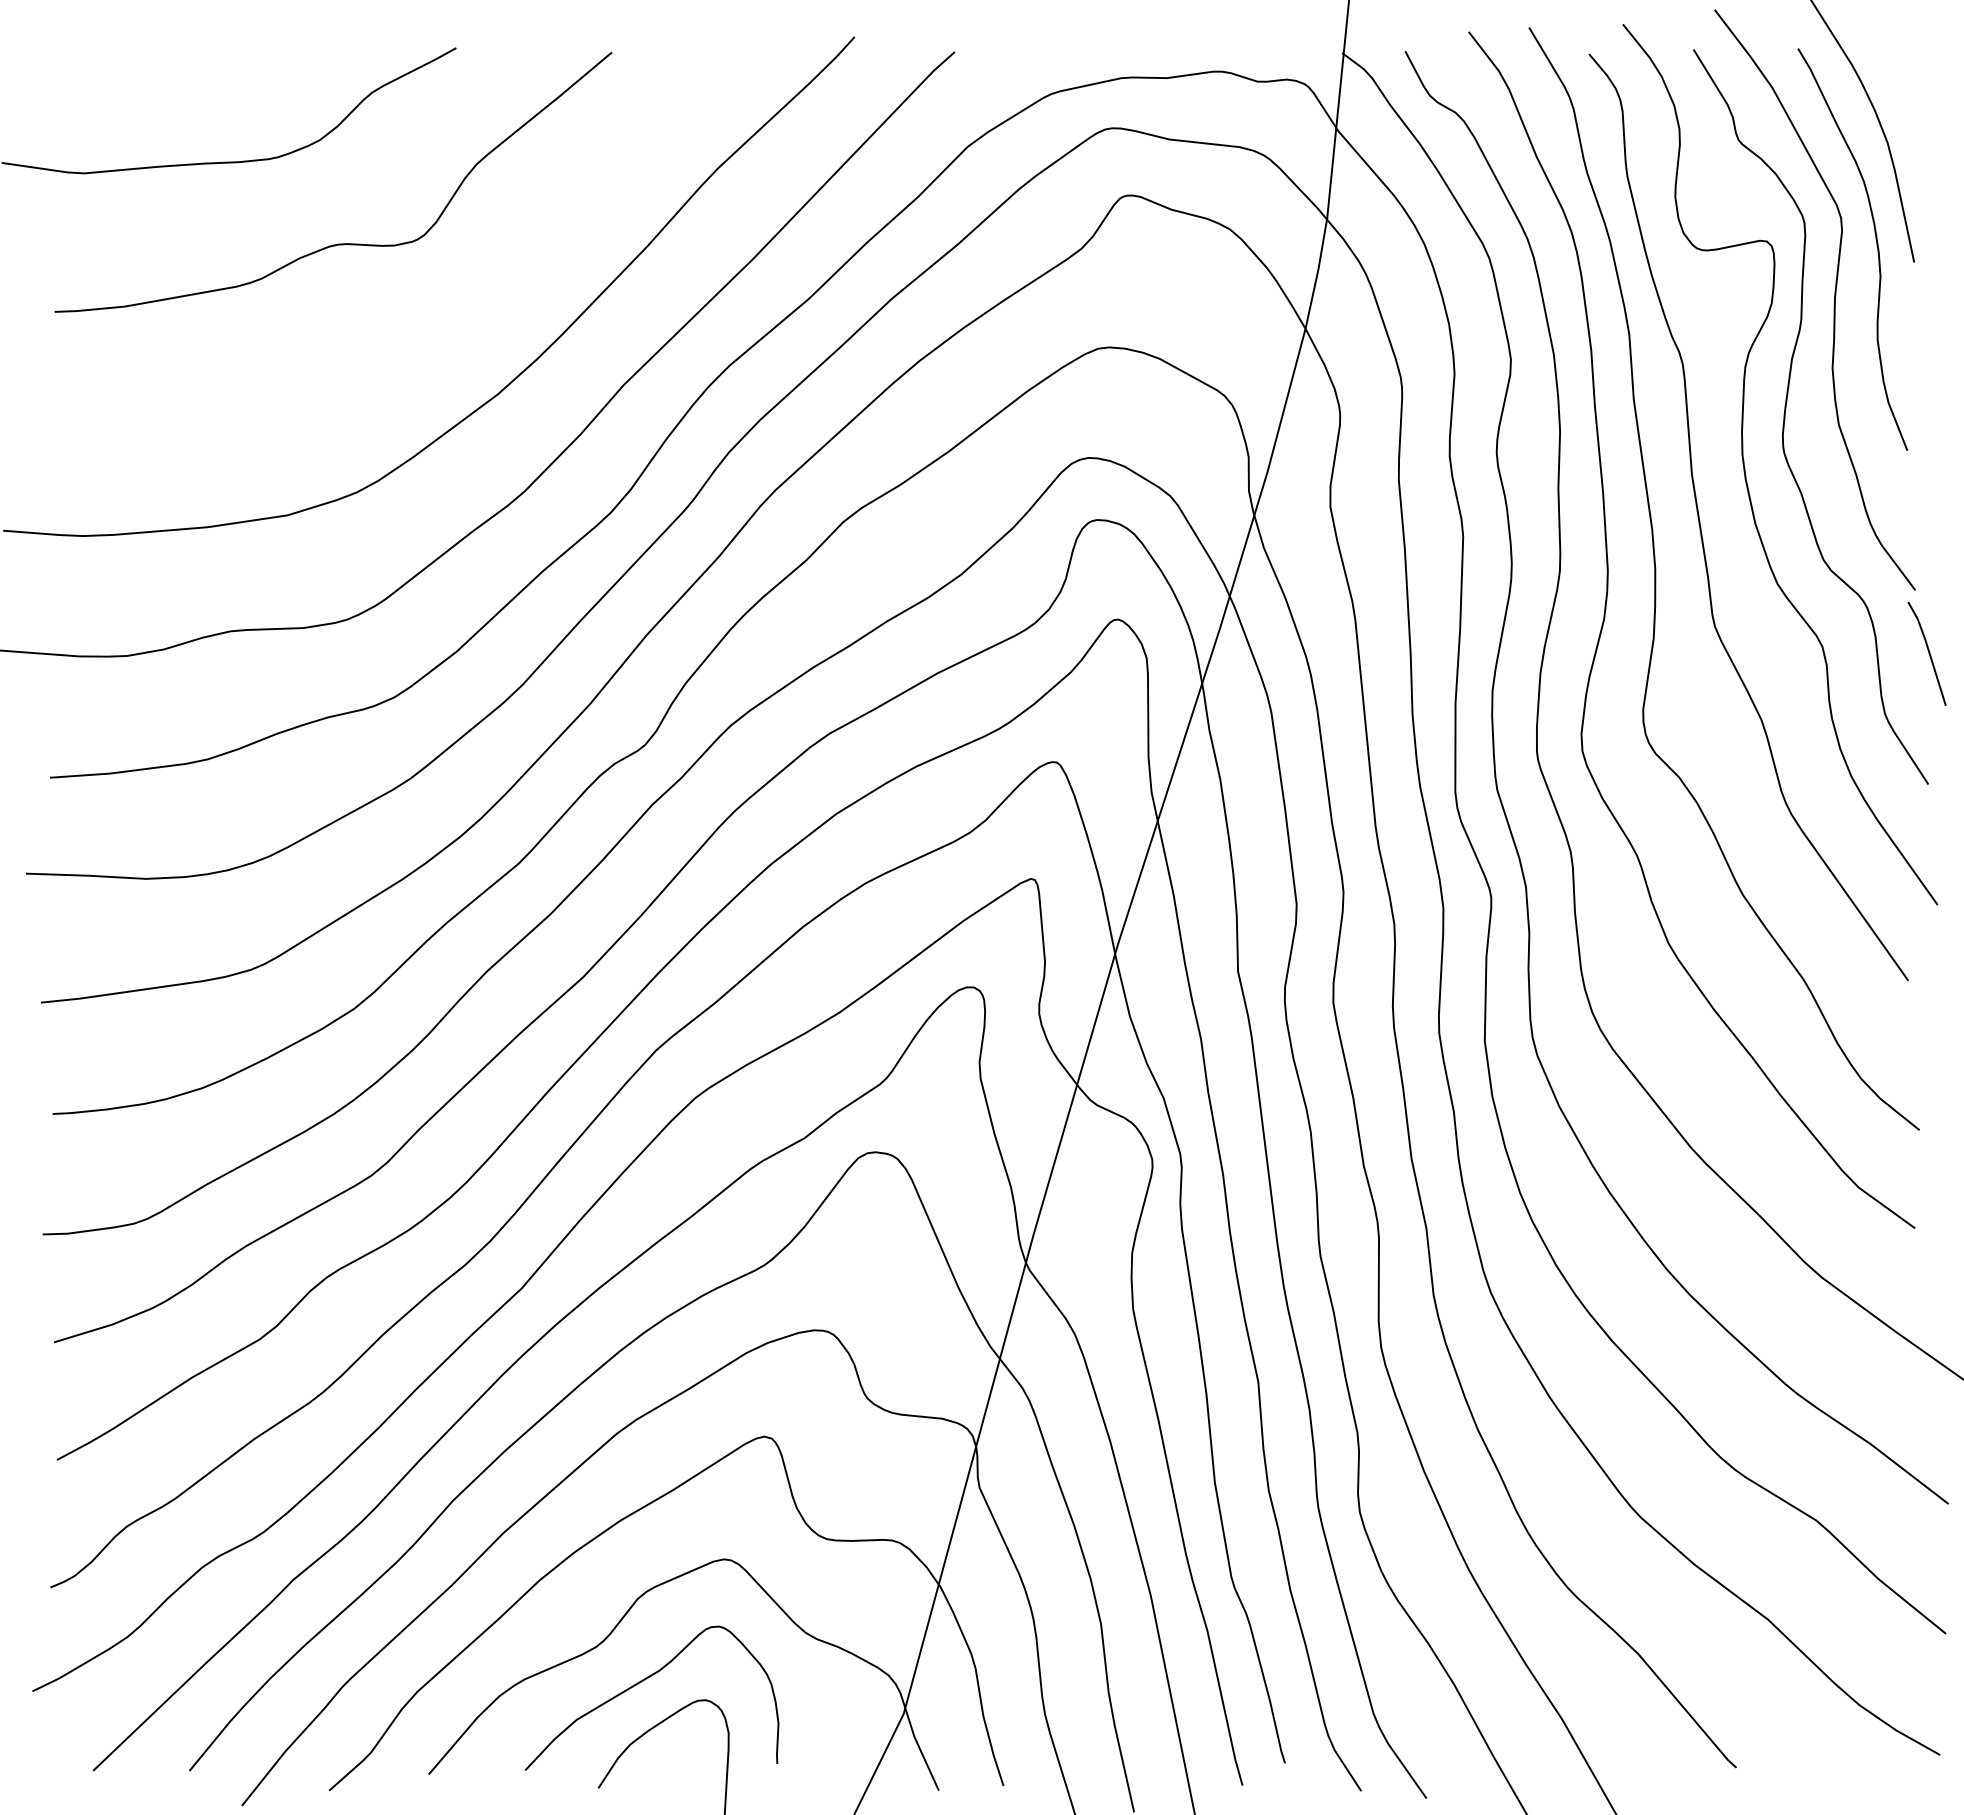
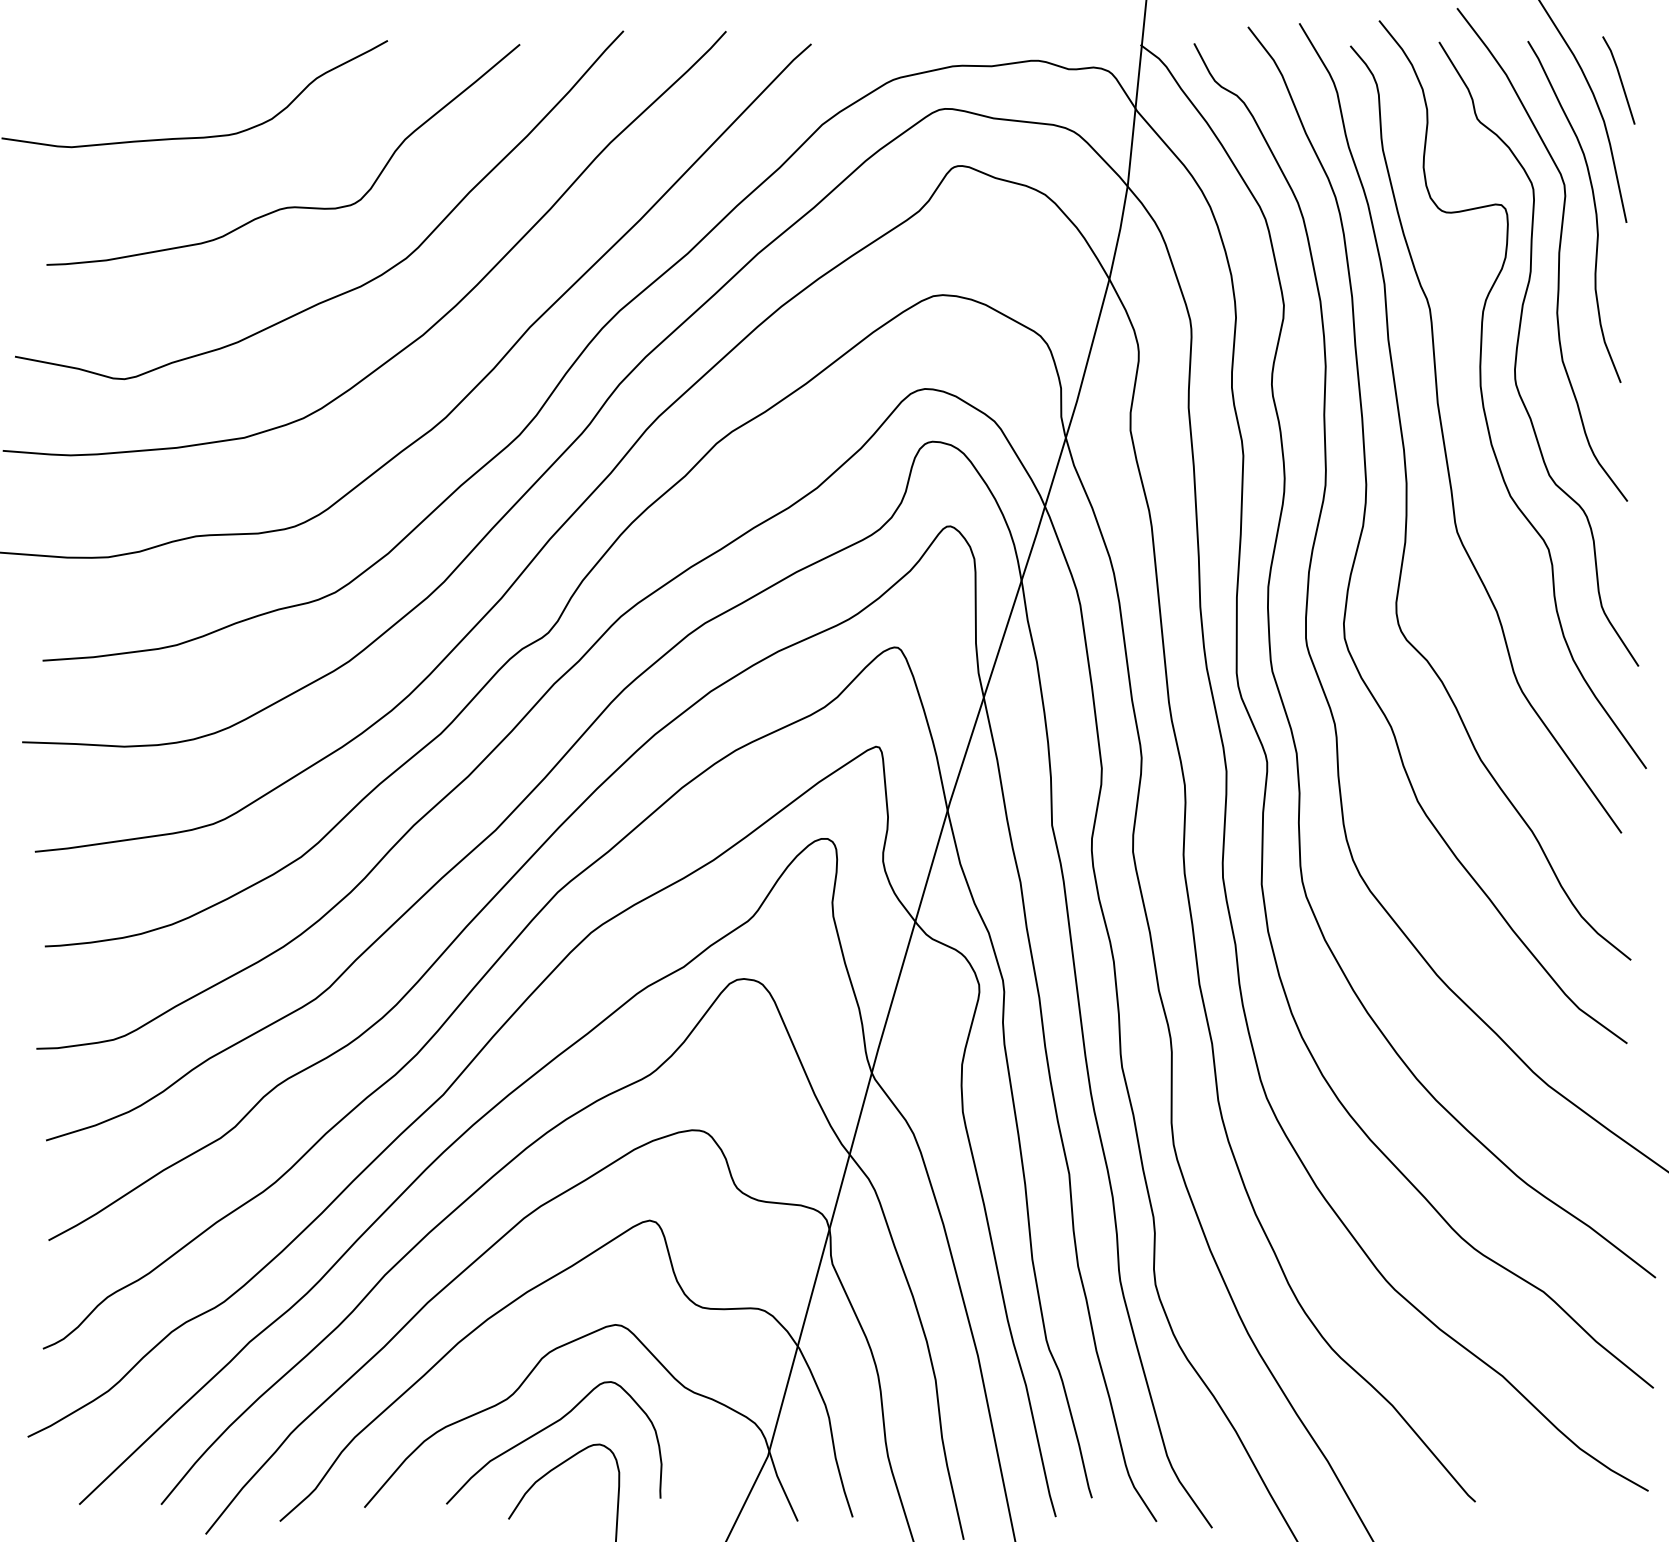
curve: (413, 340) -> (351, 289), added
line: (1928, 653) -> (1620, 80), moved

